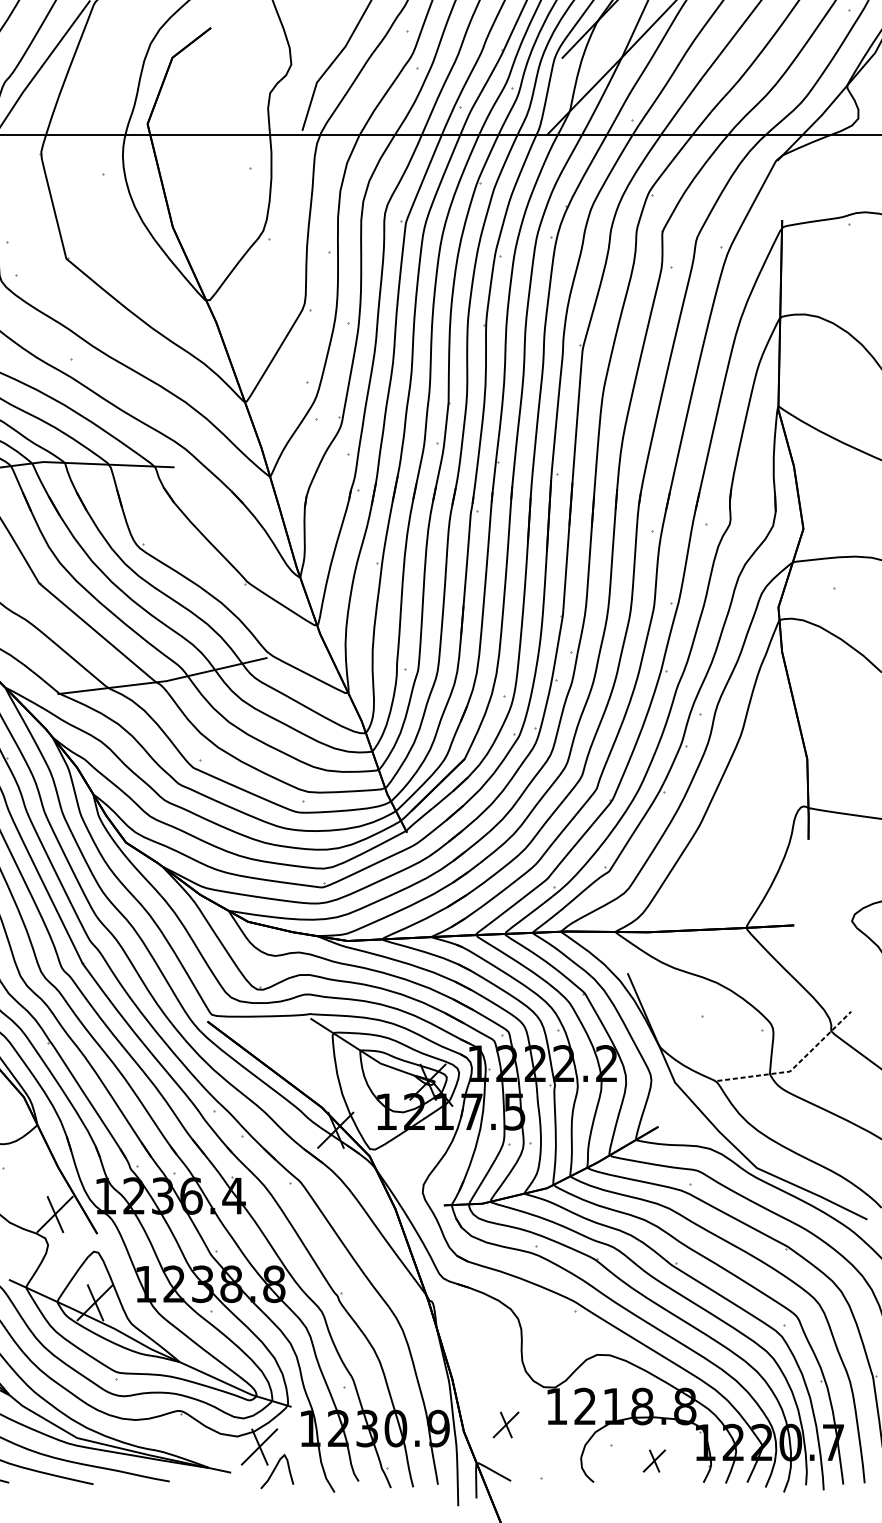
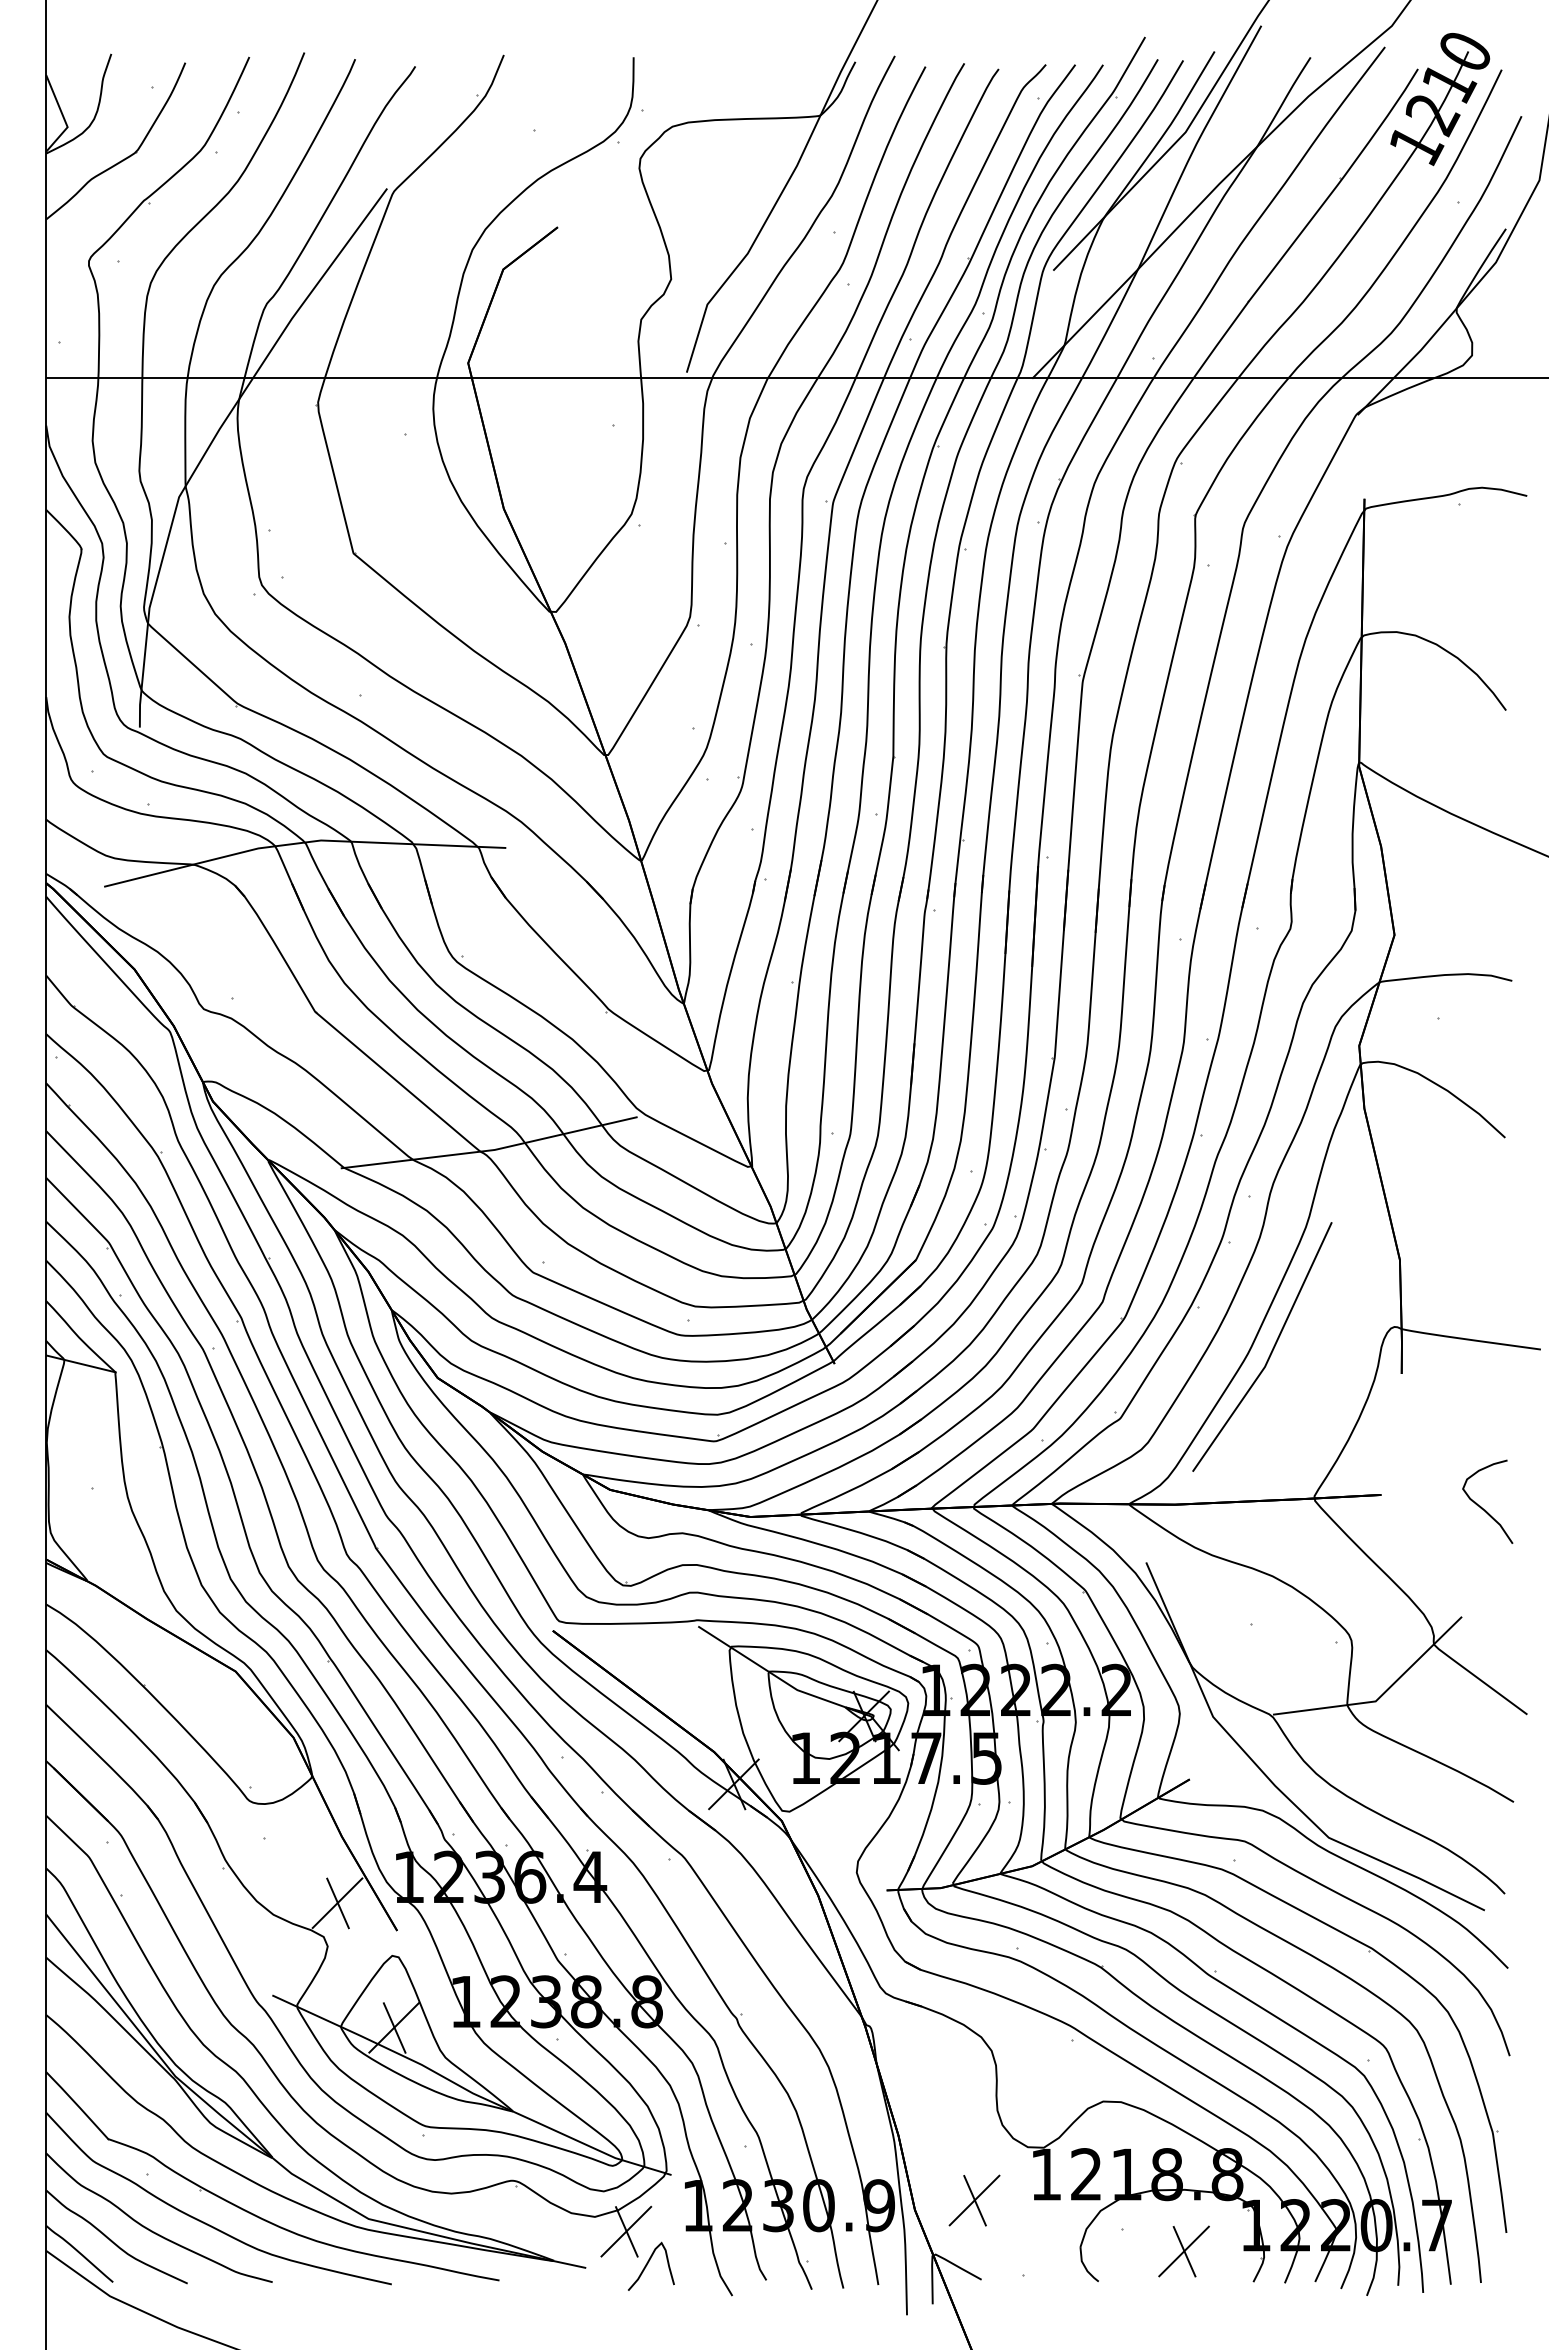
line: (716, 823) -> (1271, 1350), added
line: (794, 1067) -> (1381, 1695), dashed -> solid
part: (506, 1424) -> (974, 2200), size x1.43
part: (654, 1461) -> (1183, 2251), size x1.67

